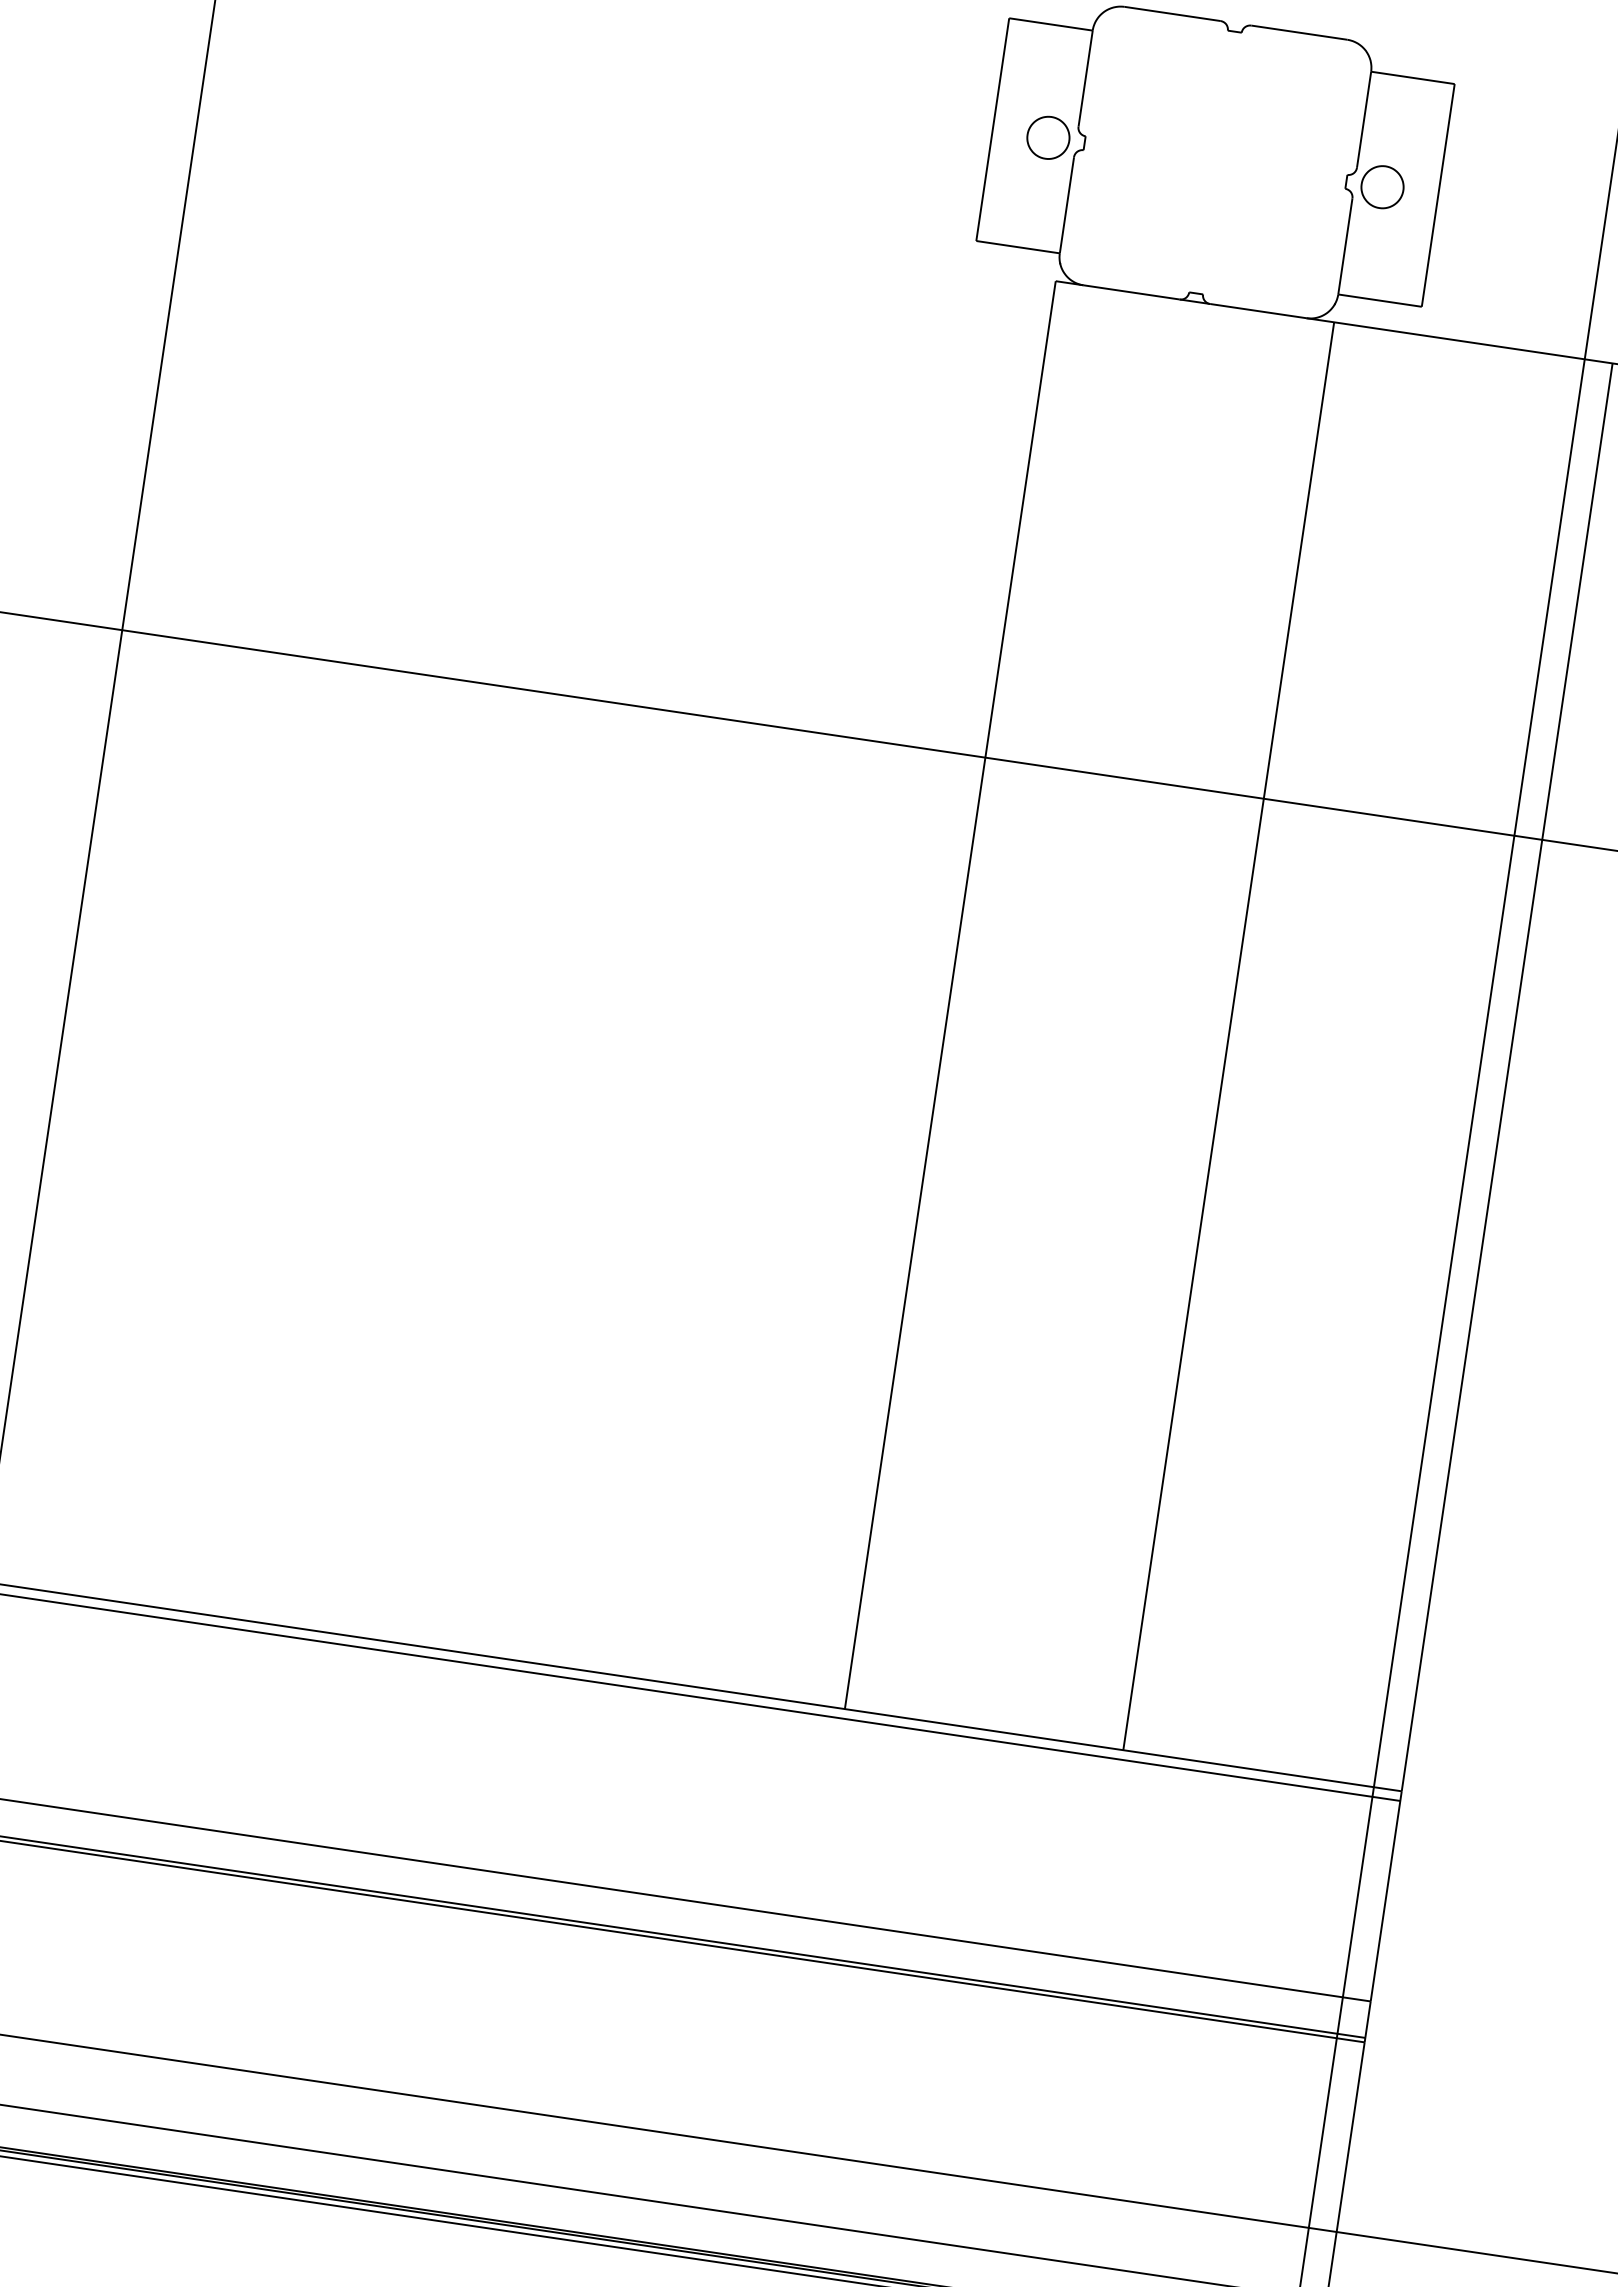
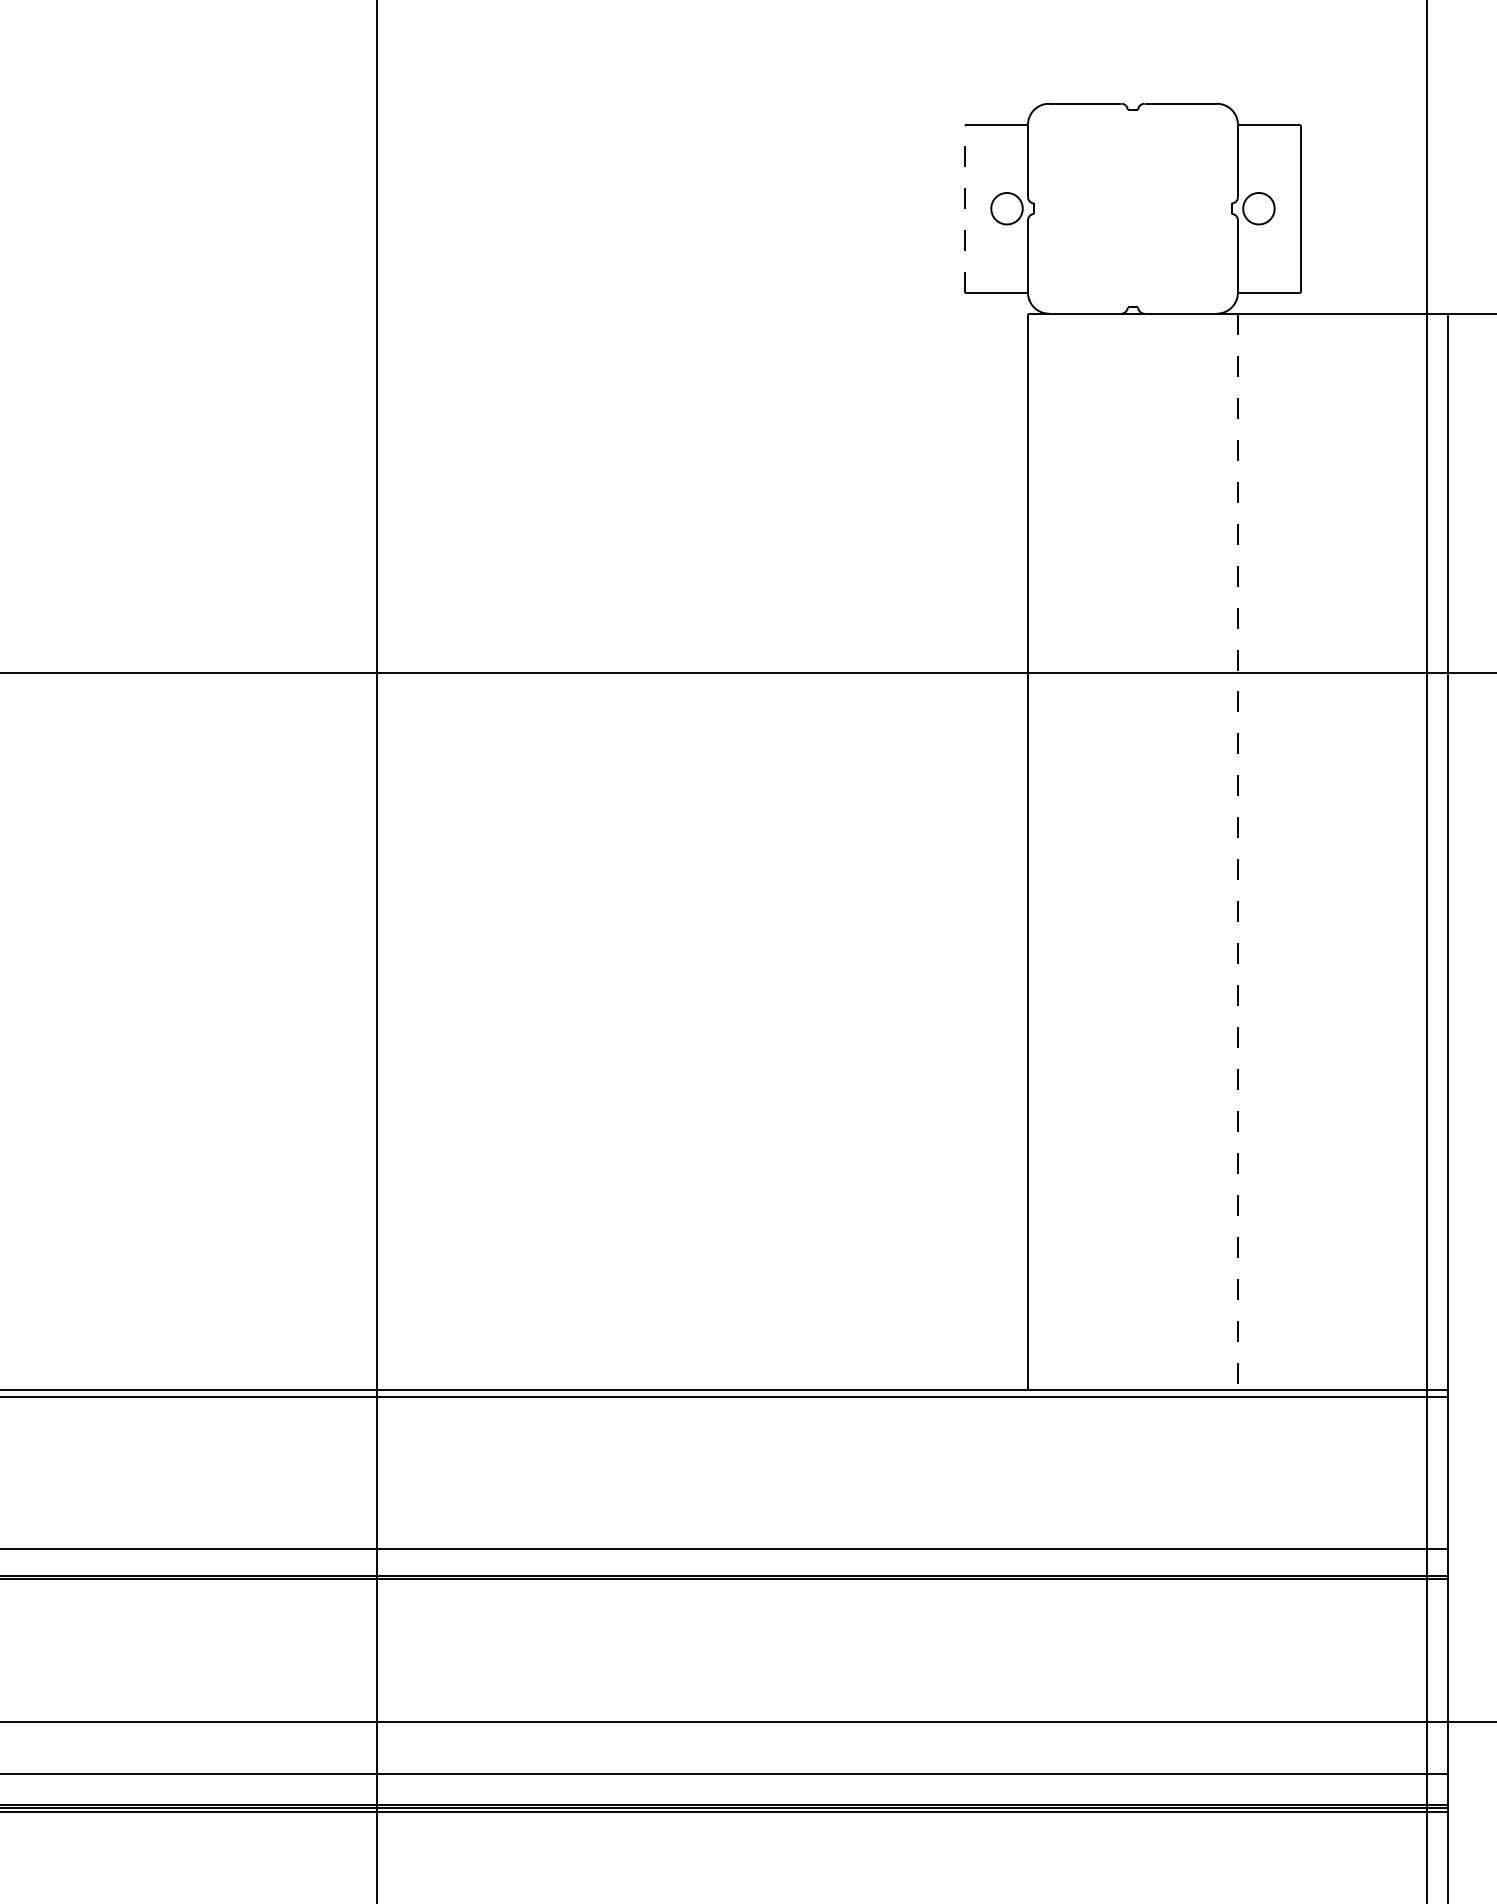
line: (993, 129) -> (965, 208), solid -> dashed
line: (1228, 1036) -> (1237, 852), solid -> dashed

